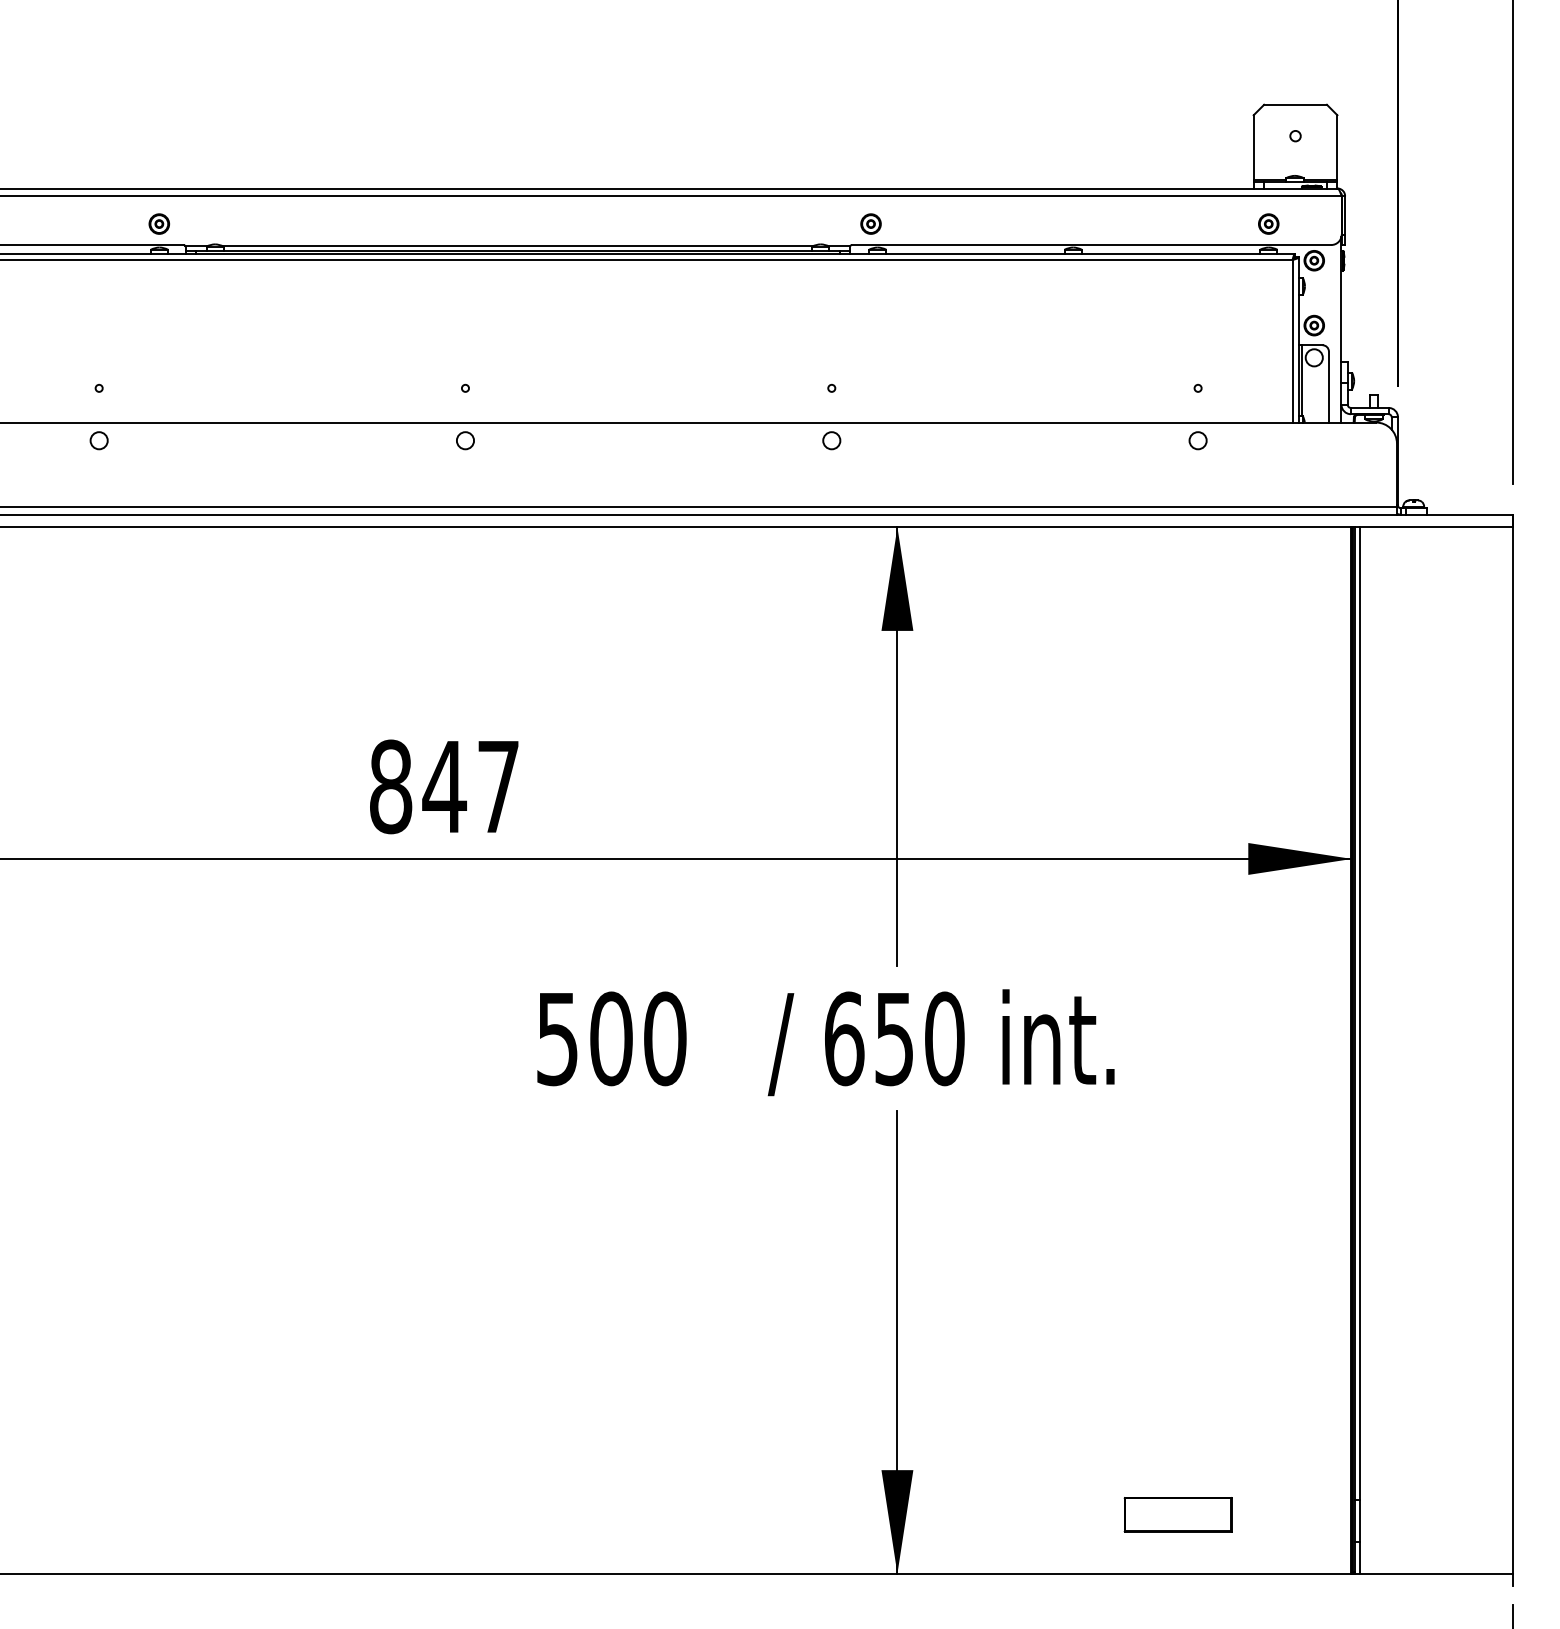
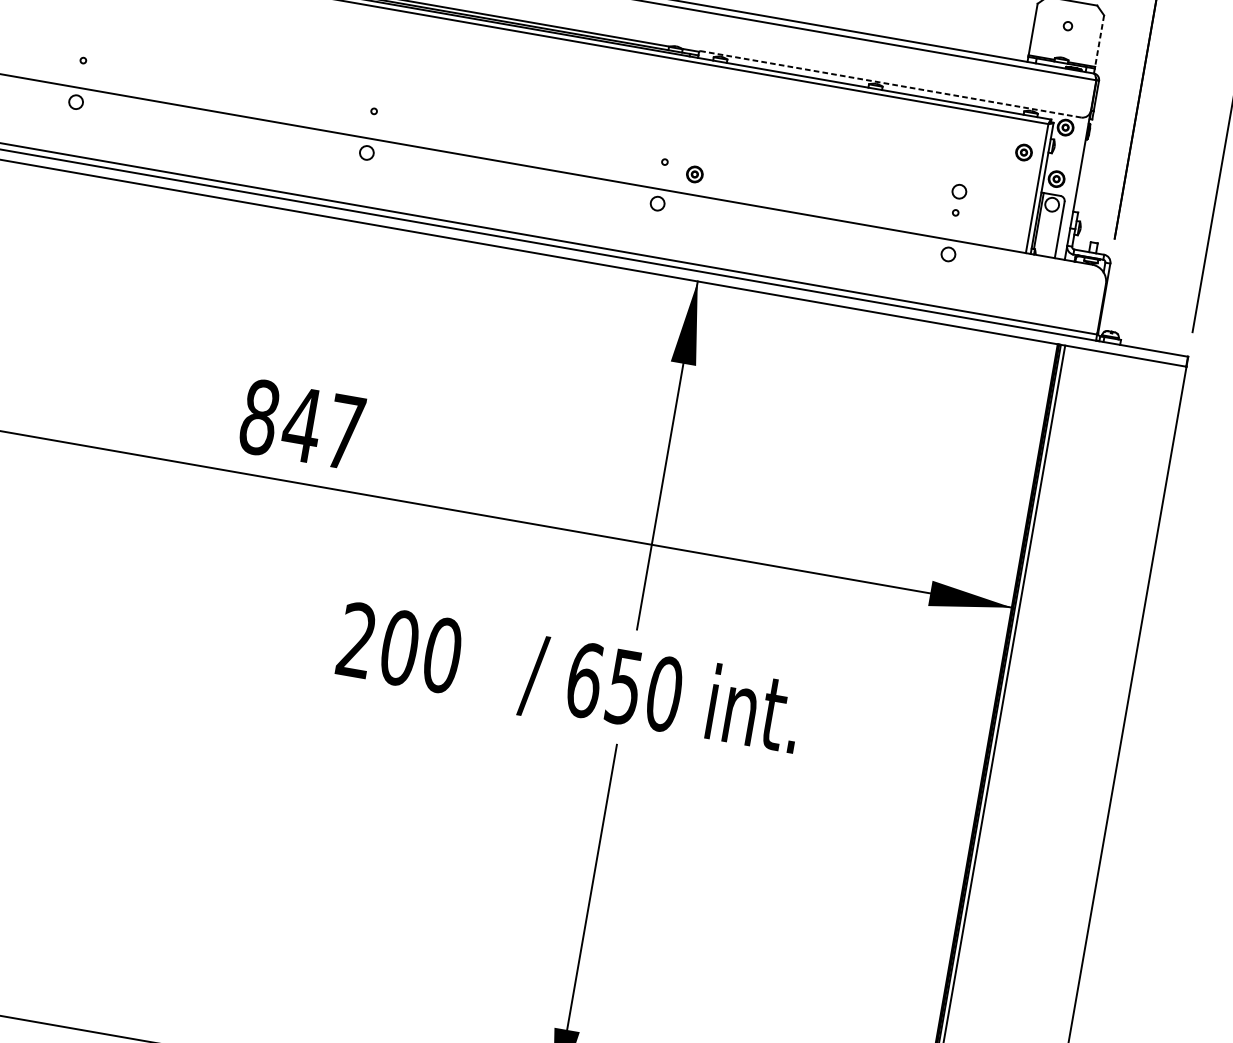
line: (1337, 148) -> (1099, 41), solid -> dashed
part: (870, 223) -> (694, 173), moved
part: (1268, 223) -> (1023, 152), moved
line: (1091, 245) -> (890, 84), solid -> dashed
circle: (1197, 361) -> (958, 191), added
text: (557, 1038) -> (357, 640), 500 -> 200

